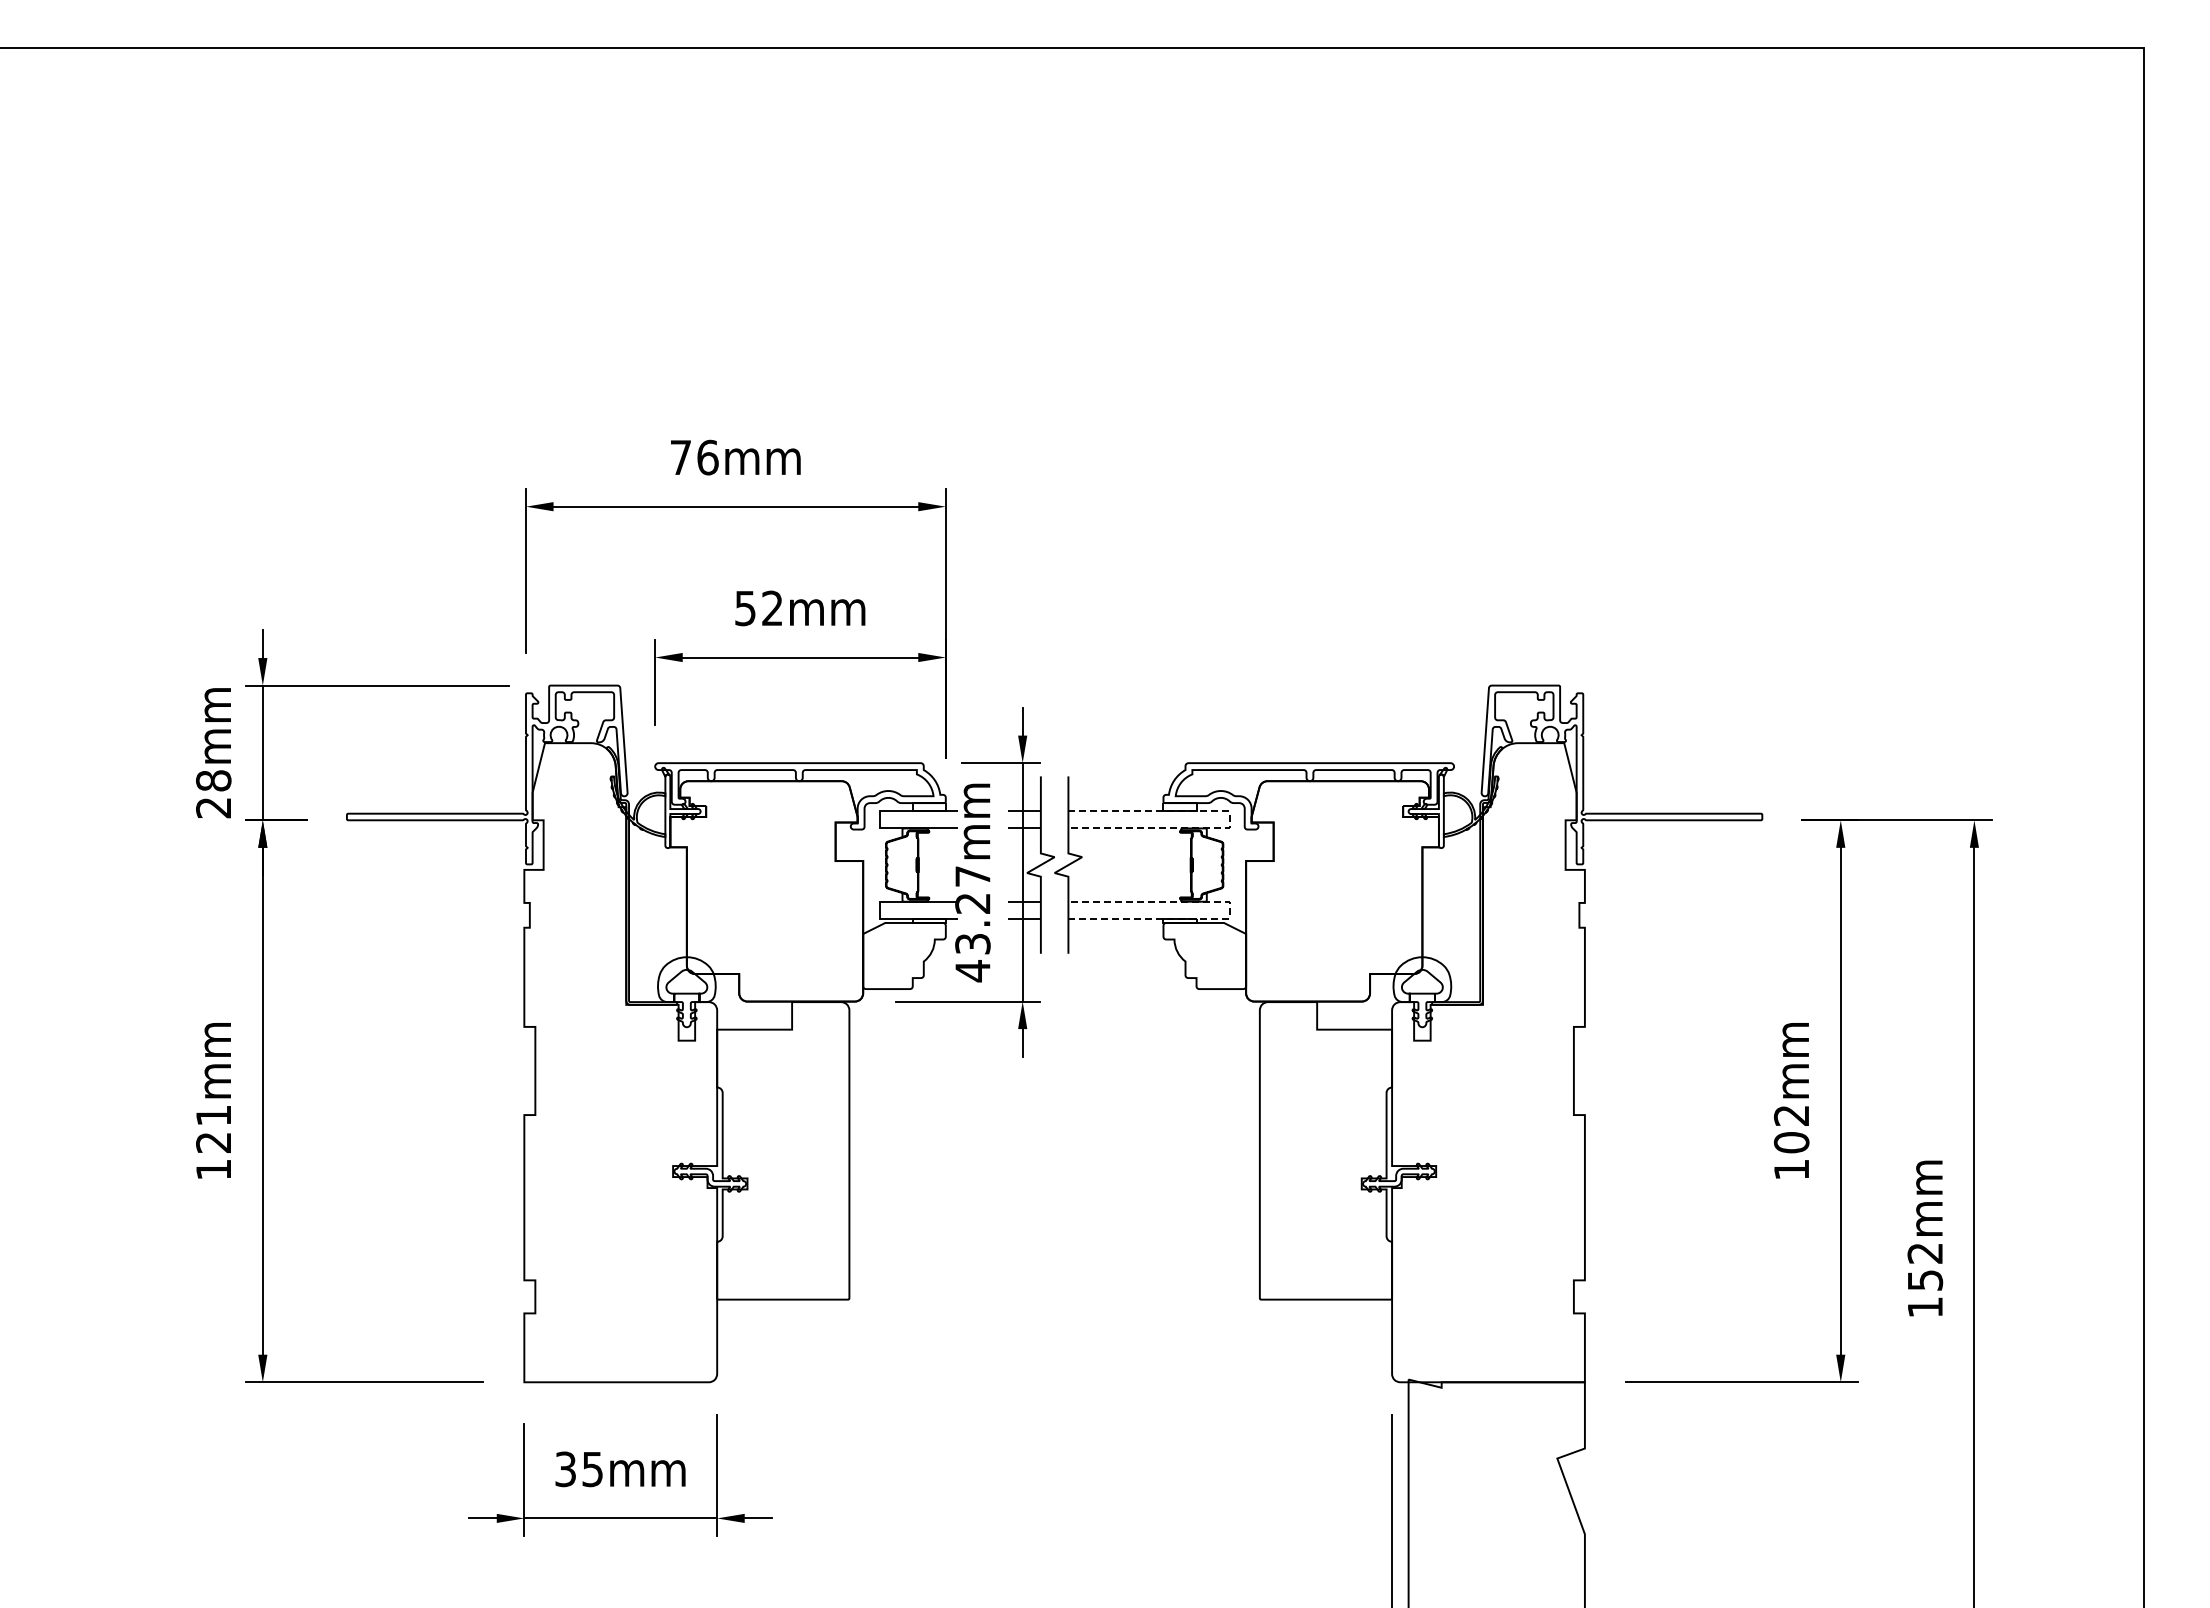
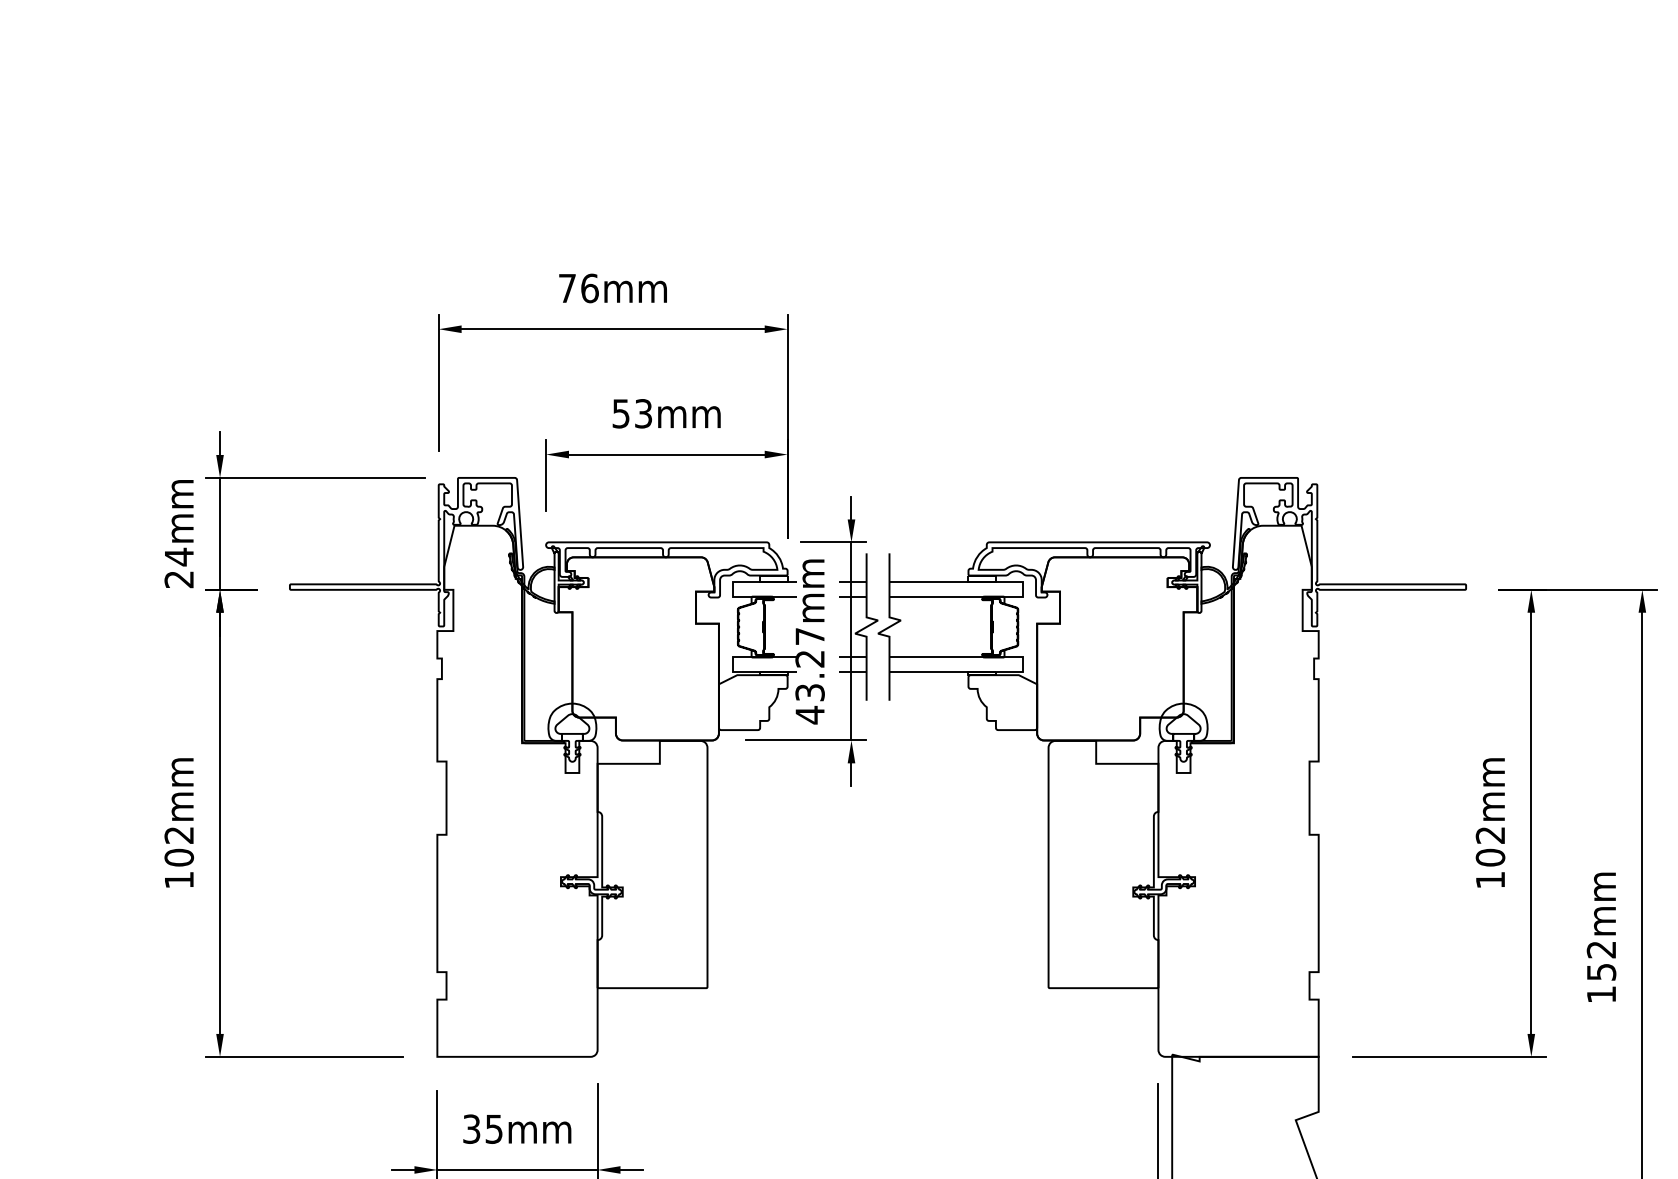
text: (772, 608) -> (643, 413), 52mm -> 53mm
text: (213, 780) -> (179, 556), 28mm -> 24mm
line: (1229, 819) -> (1023, 589), dashed -> solid
line: (1229, 910) -> (1023, 664), dashed -> solid
text: (213, 1129) -> (179, 846), 121mm -> 102mm

